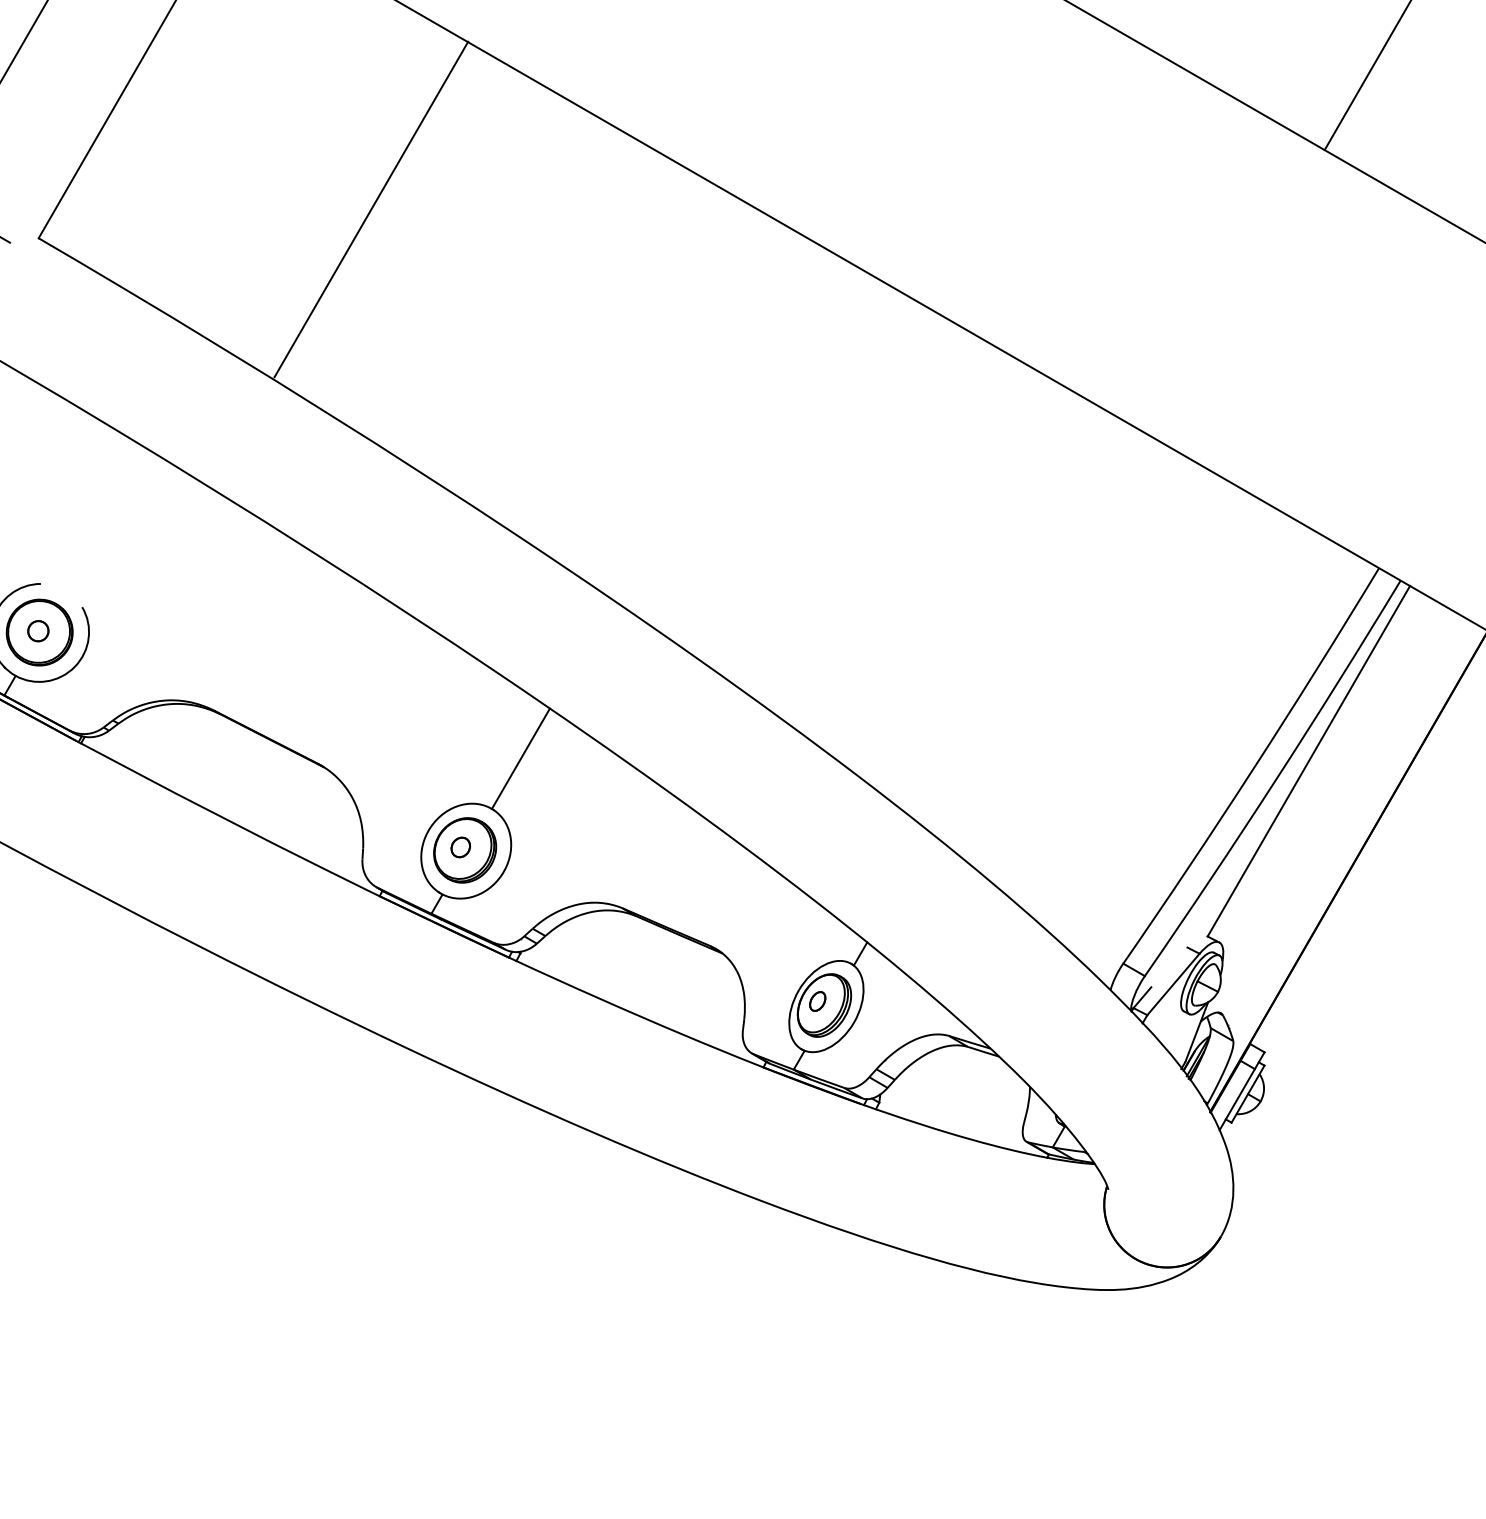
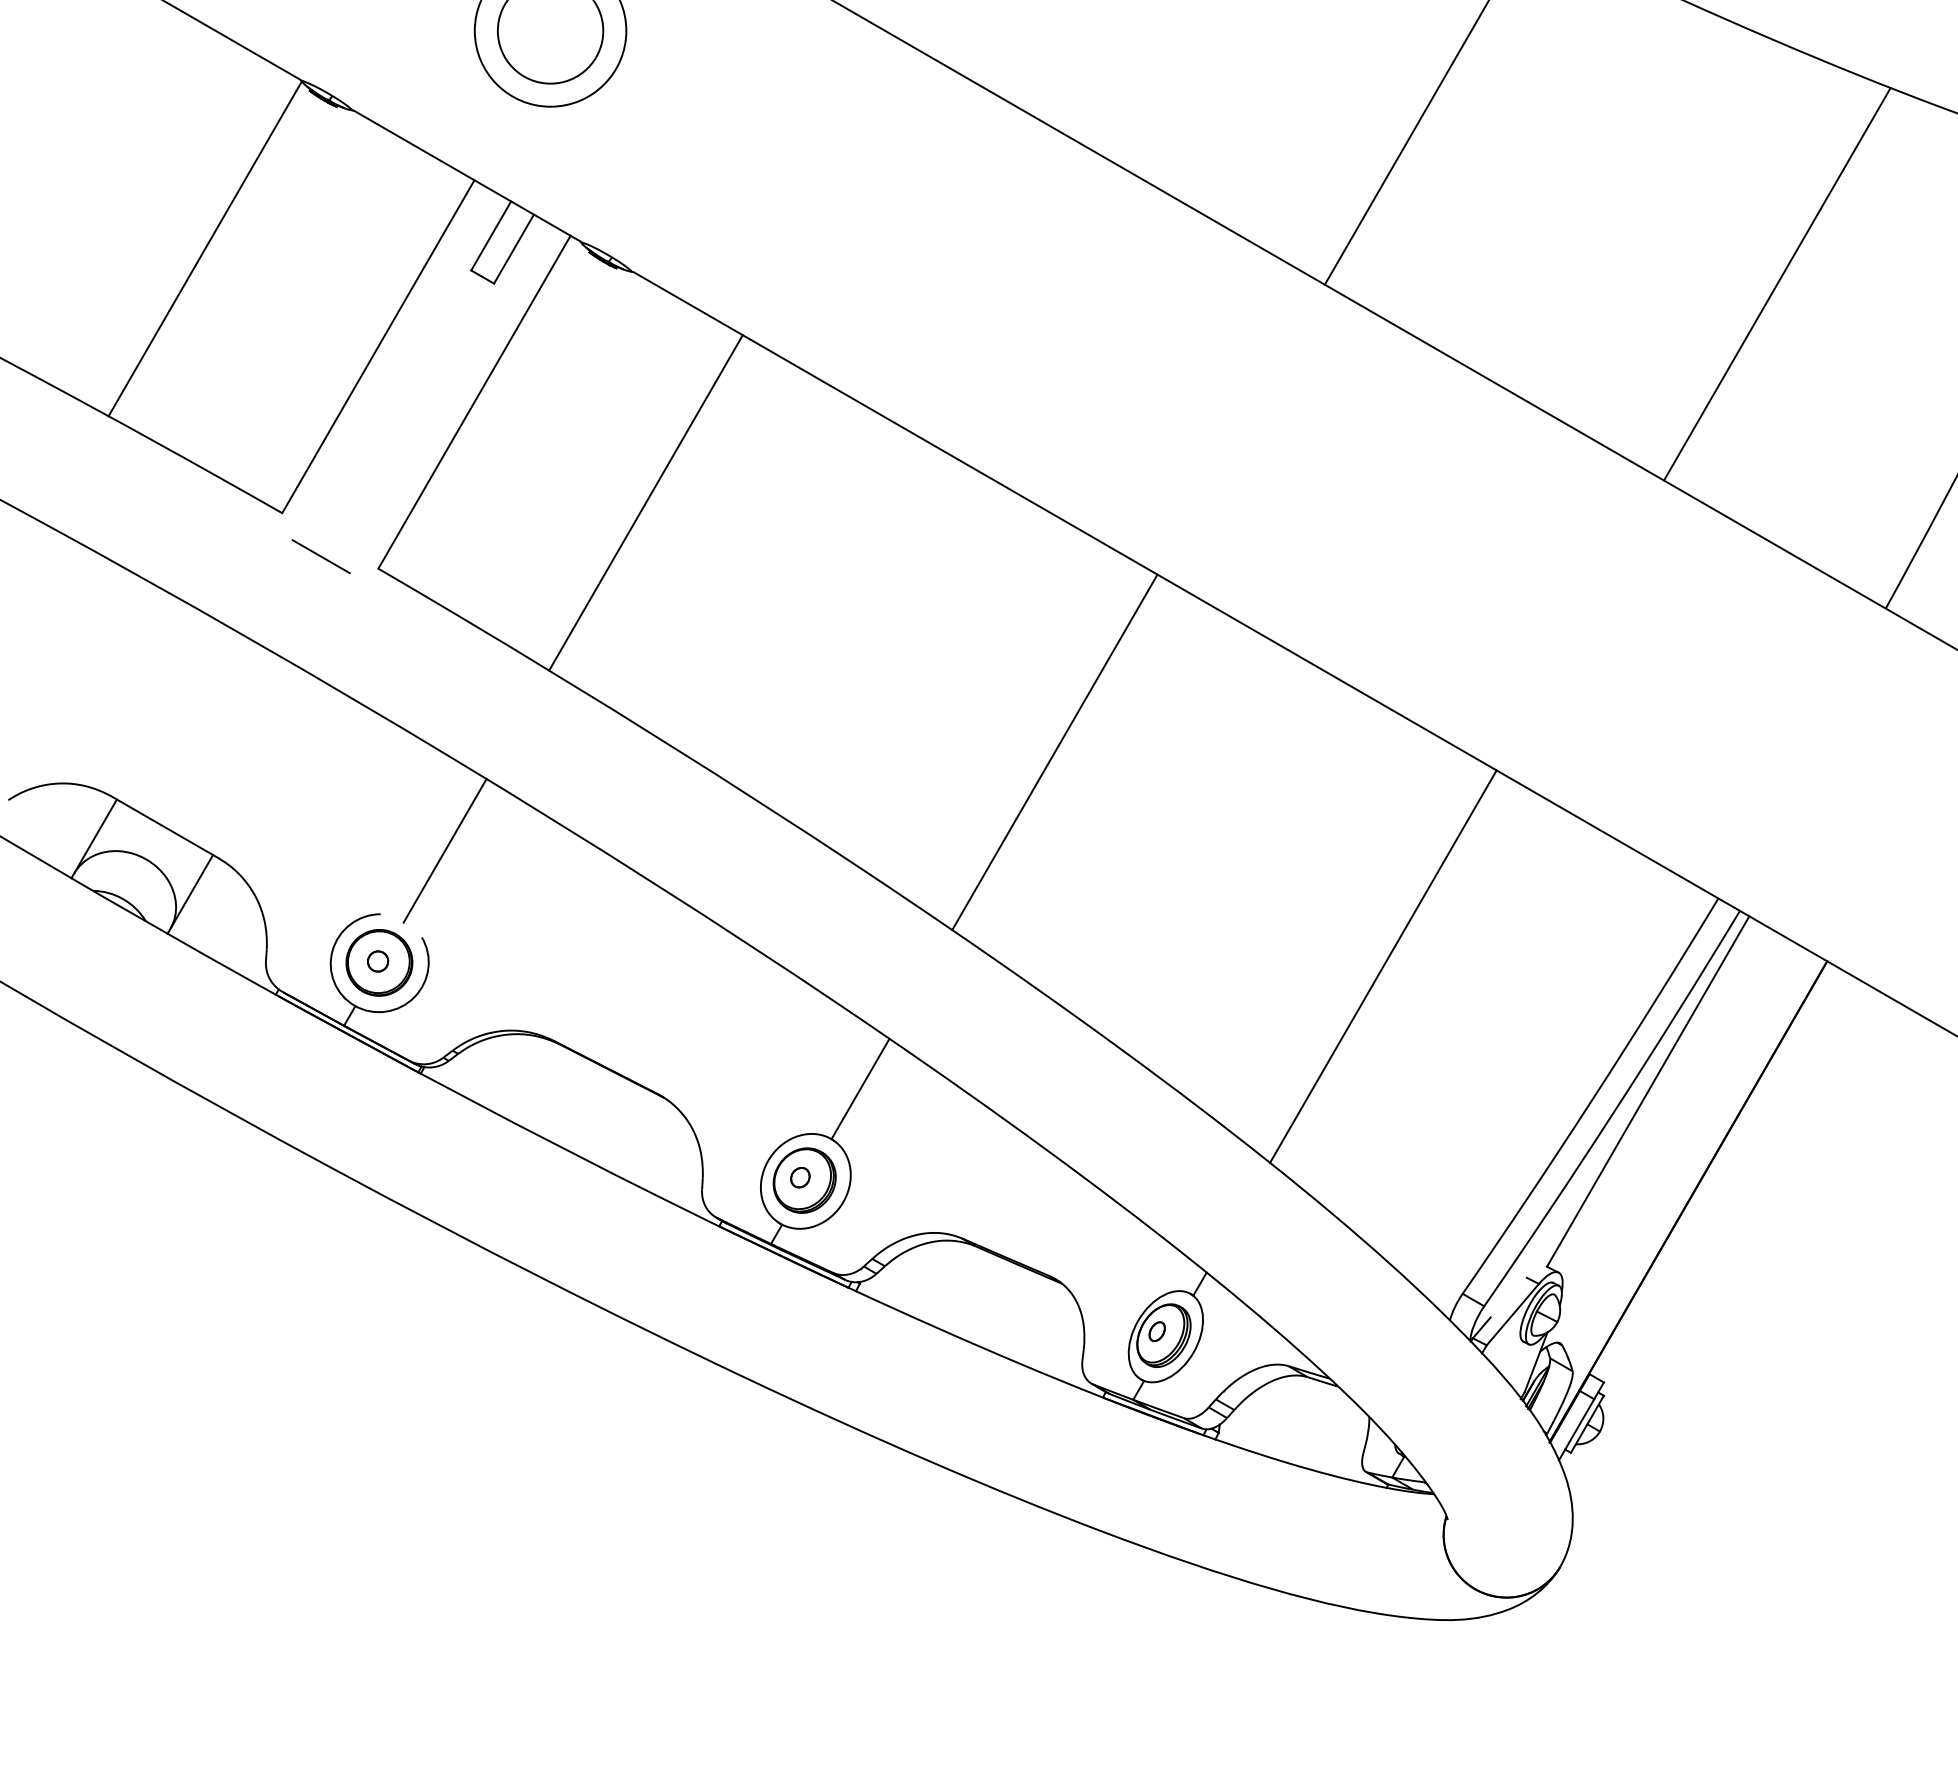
line: (370, 209) -> (645, 502), moved
line: (714, 422) -> (1054, 752), added
line: (104, 520) -> (444, 850), added
line: (1044, 636) -> (1383, 966), added

